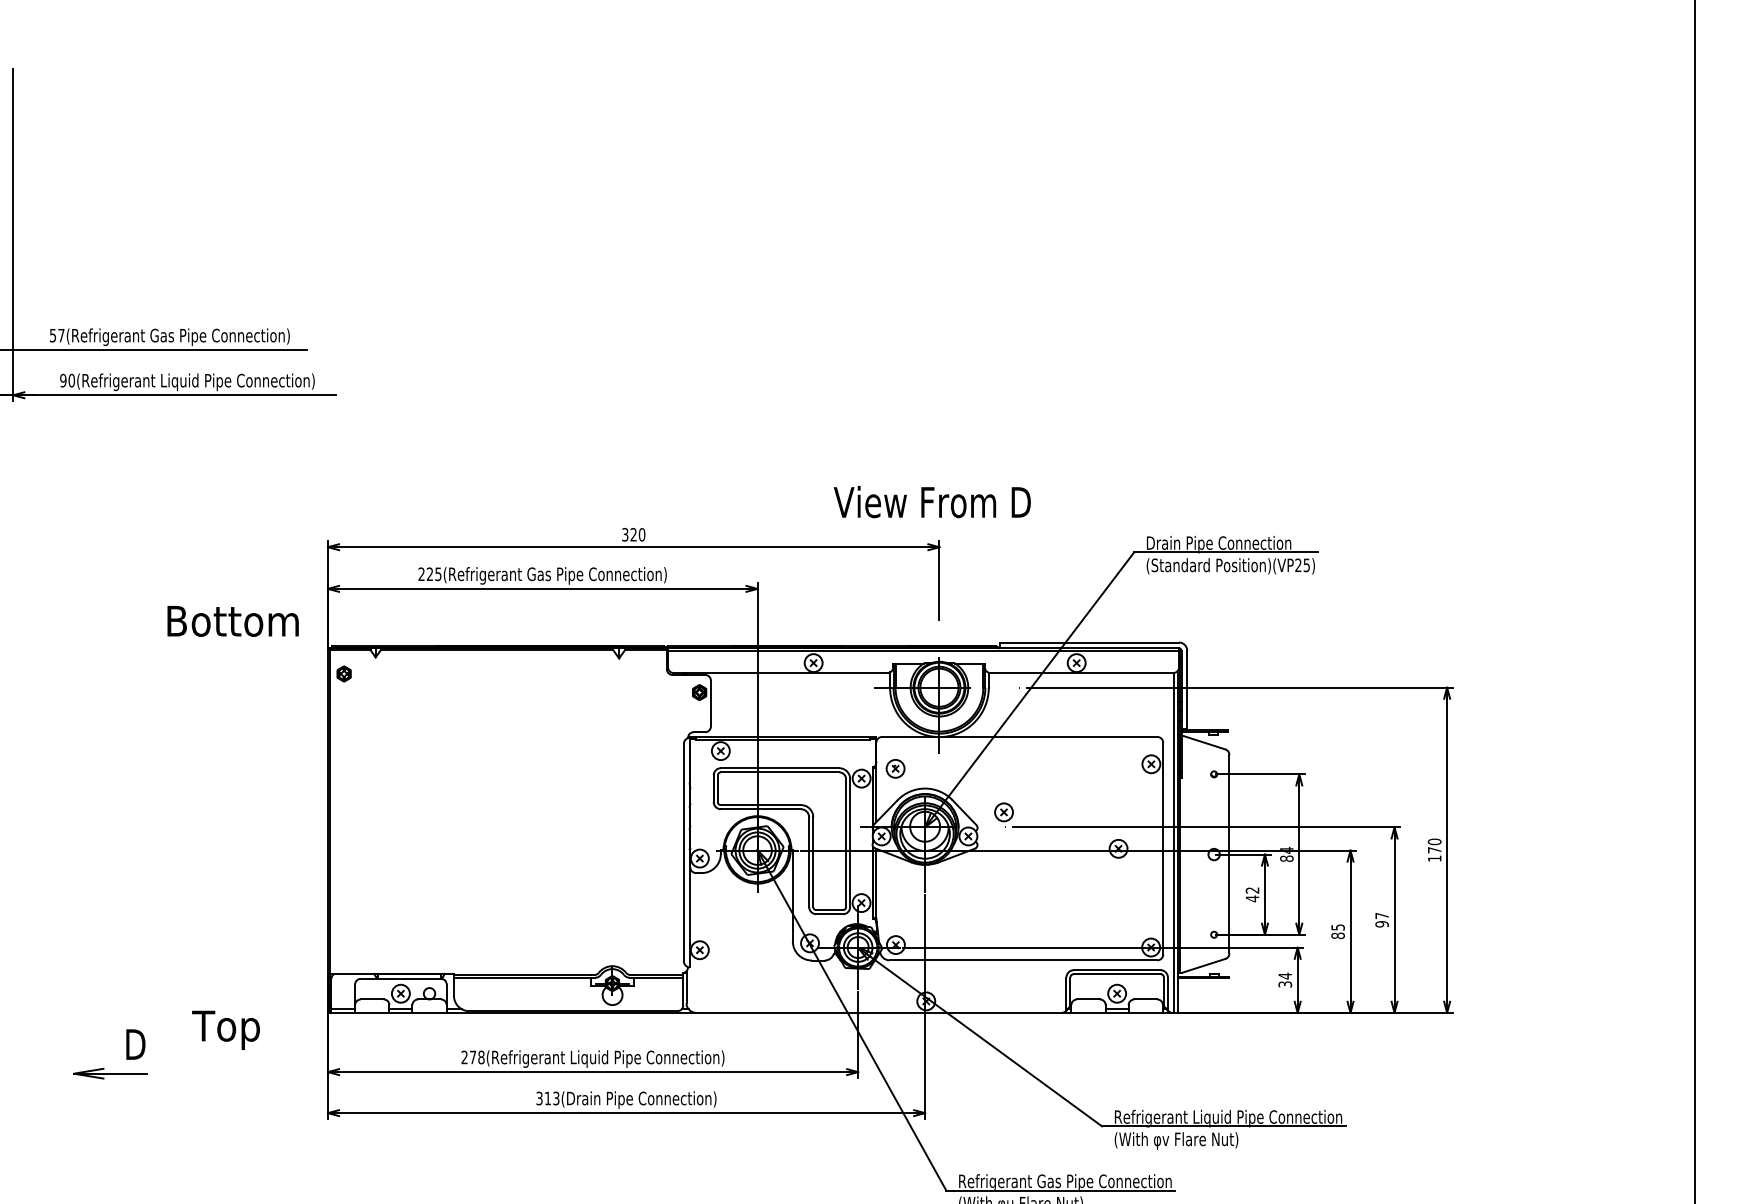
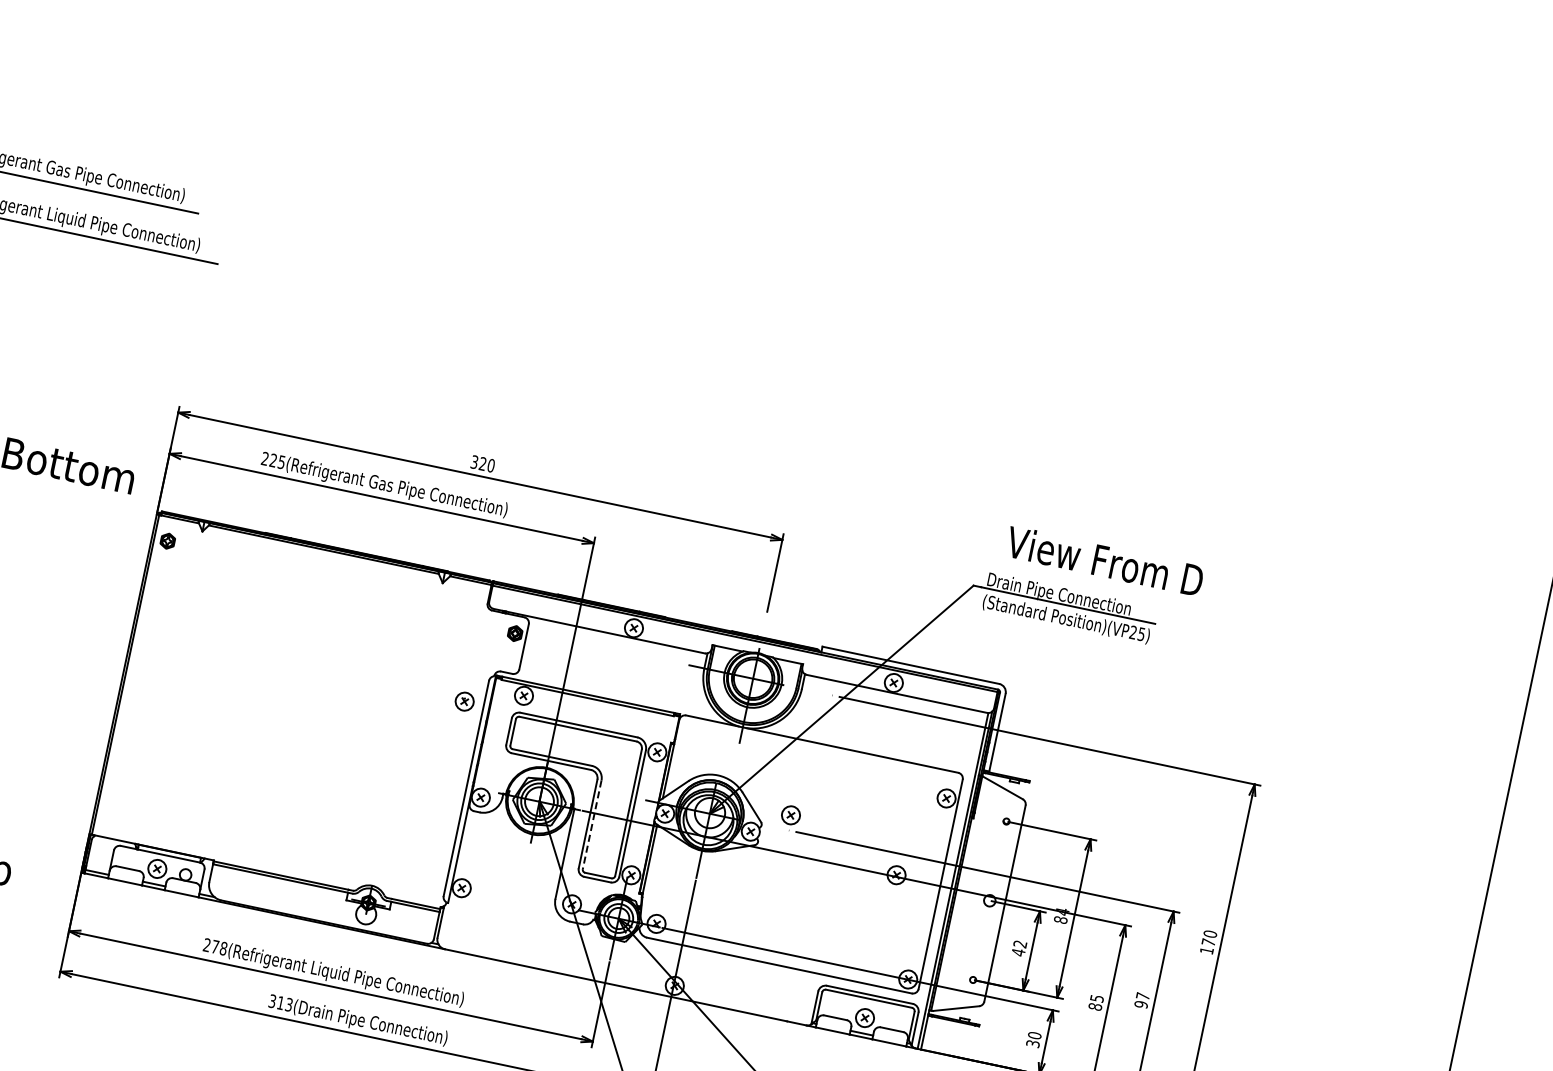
text: (931, 502) -> (1103, 561), moved
part: (895, 768) -> (464, 701), moved
line: (813, 862) -> (592, 825), solid -> dashed
text: (1285, 975) -> (1035, 1035), 34 -> 30

